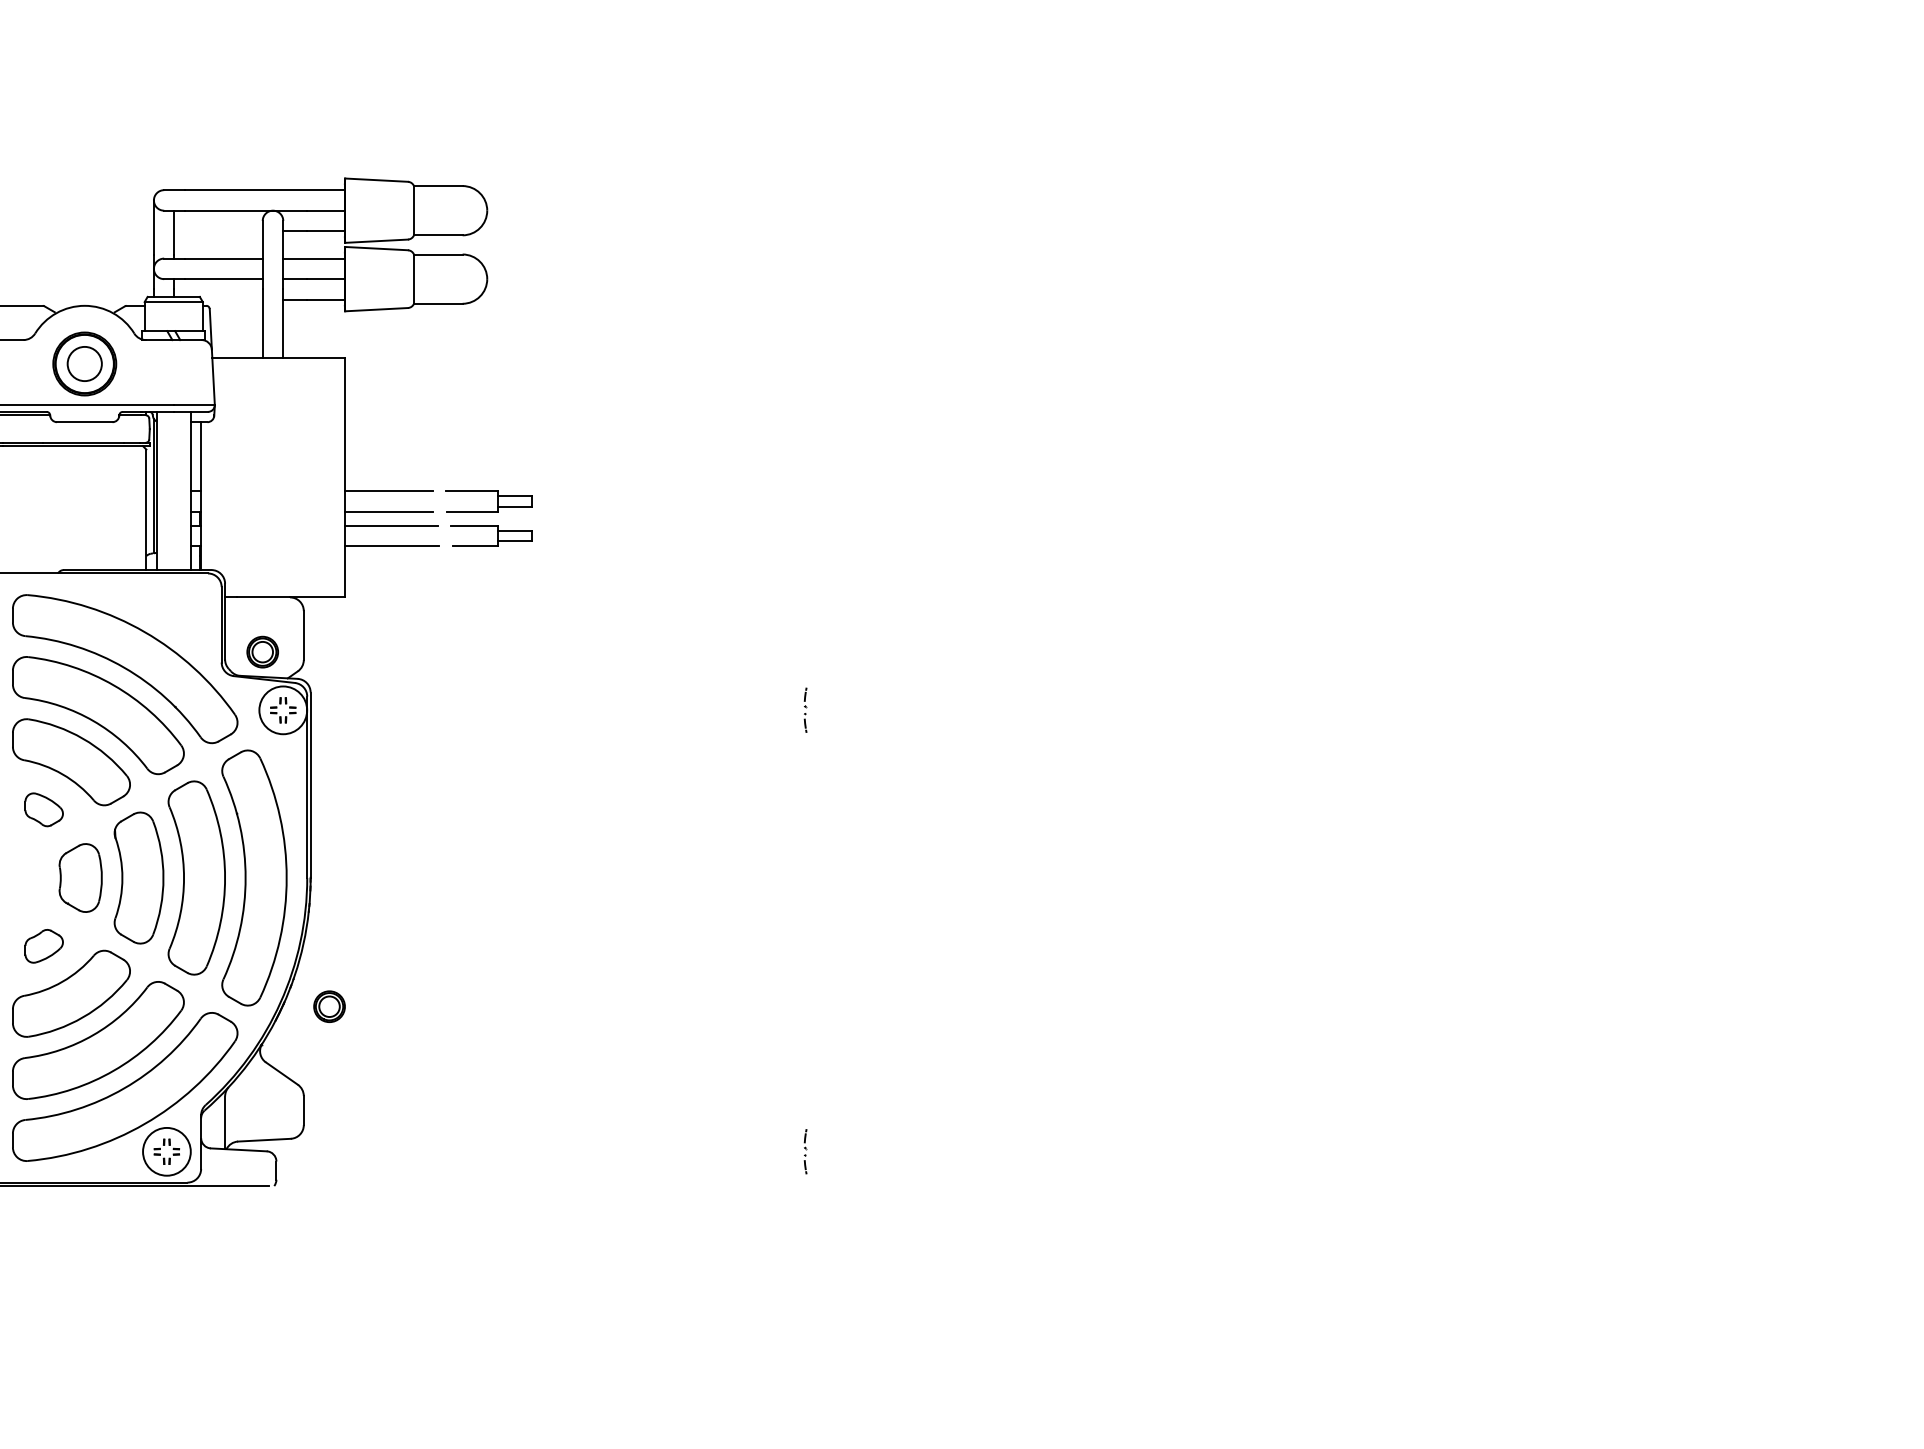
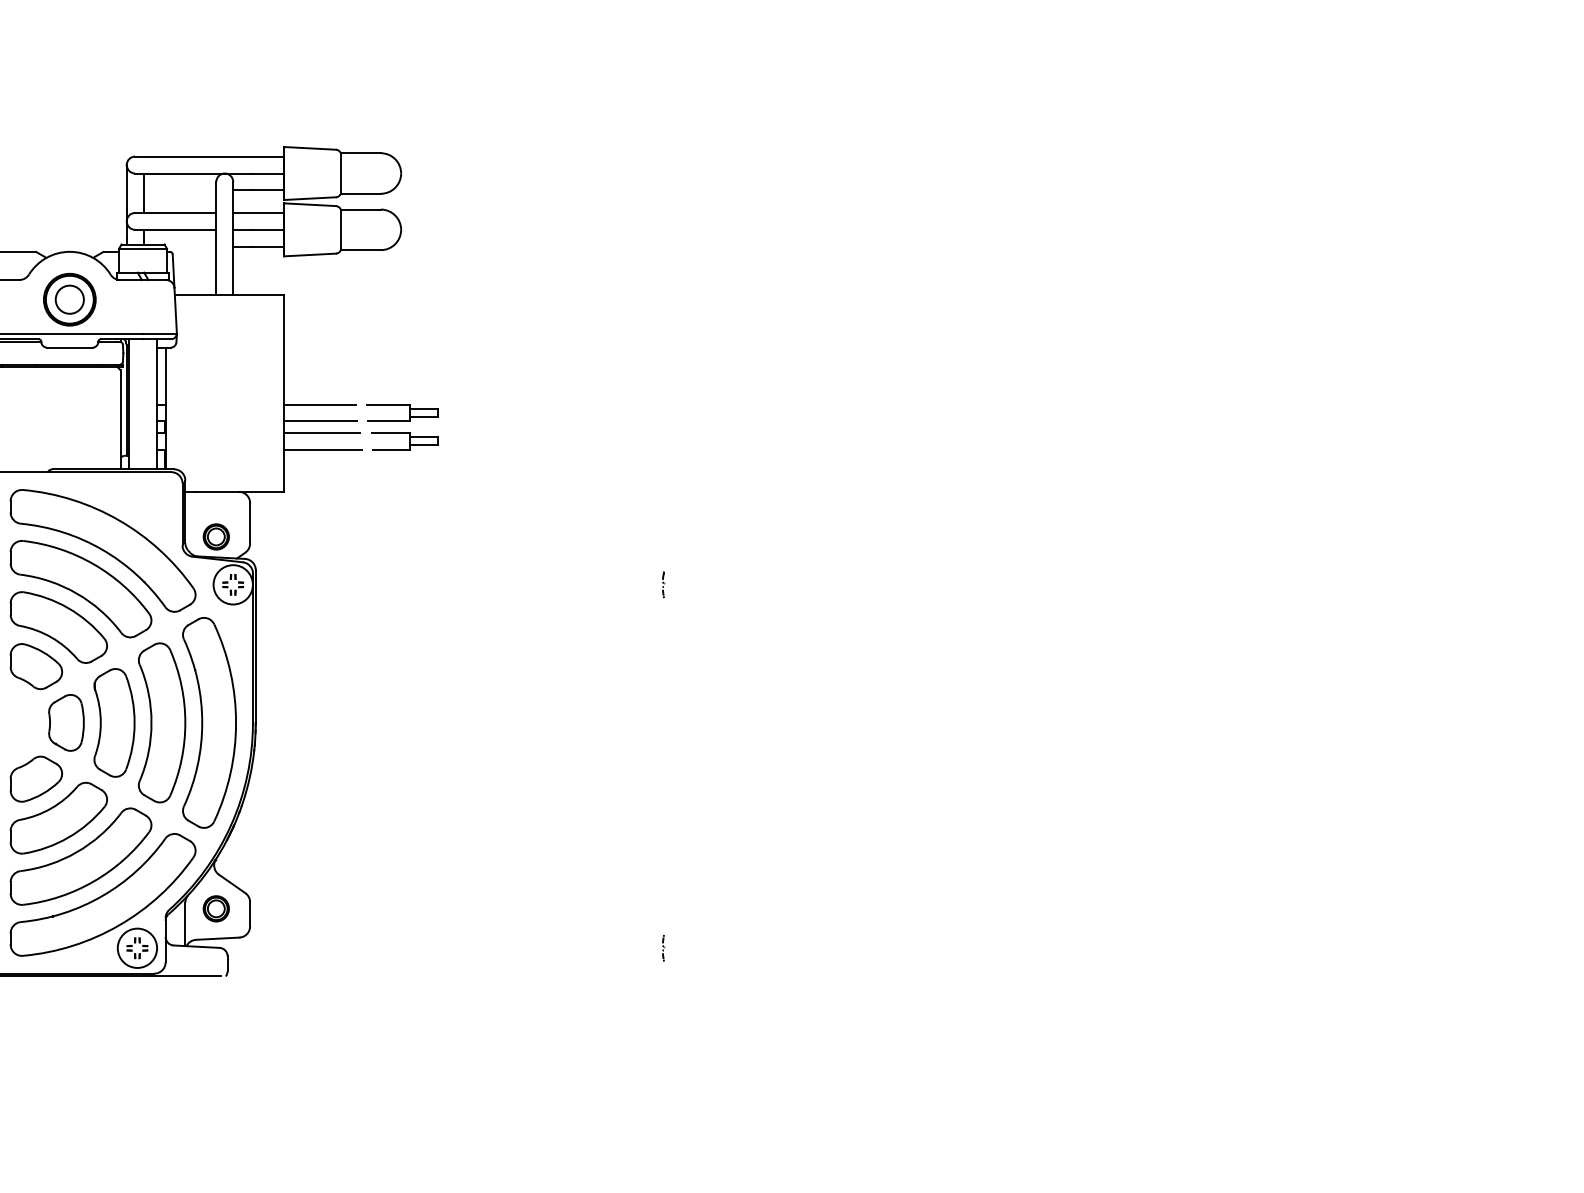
part: (805, 709) -> (663, 584), size x0.71
part: (44, 809) -> (36, 666), size x1.67
part: (44, 945) -> (36, 778), size x1.67
part: (328, 1006) -> (215, 908), moved
part: (805, 1152) -> (663, 948), size x0.71

